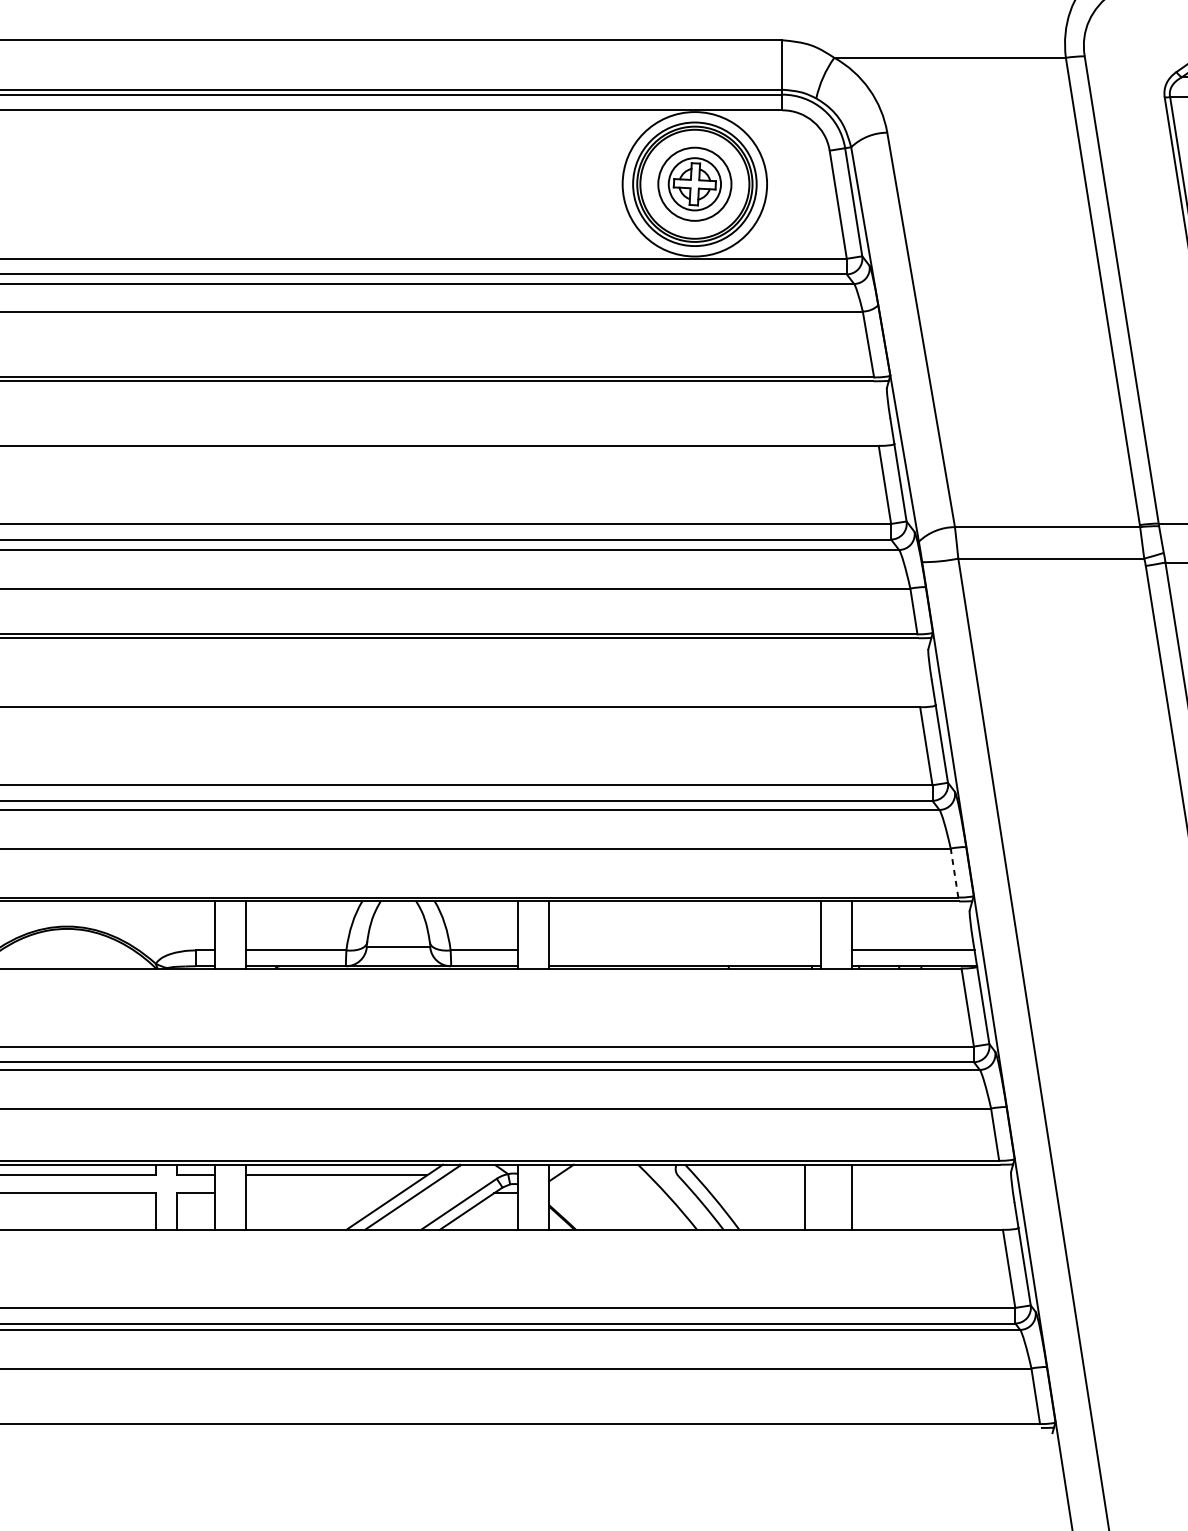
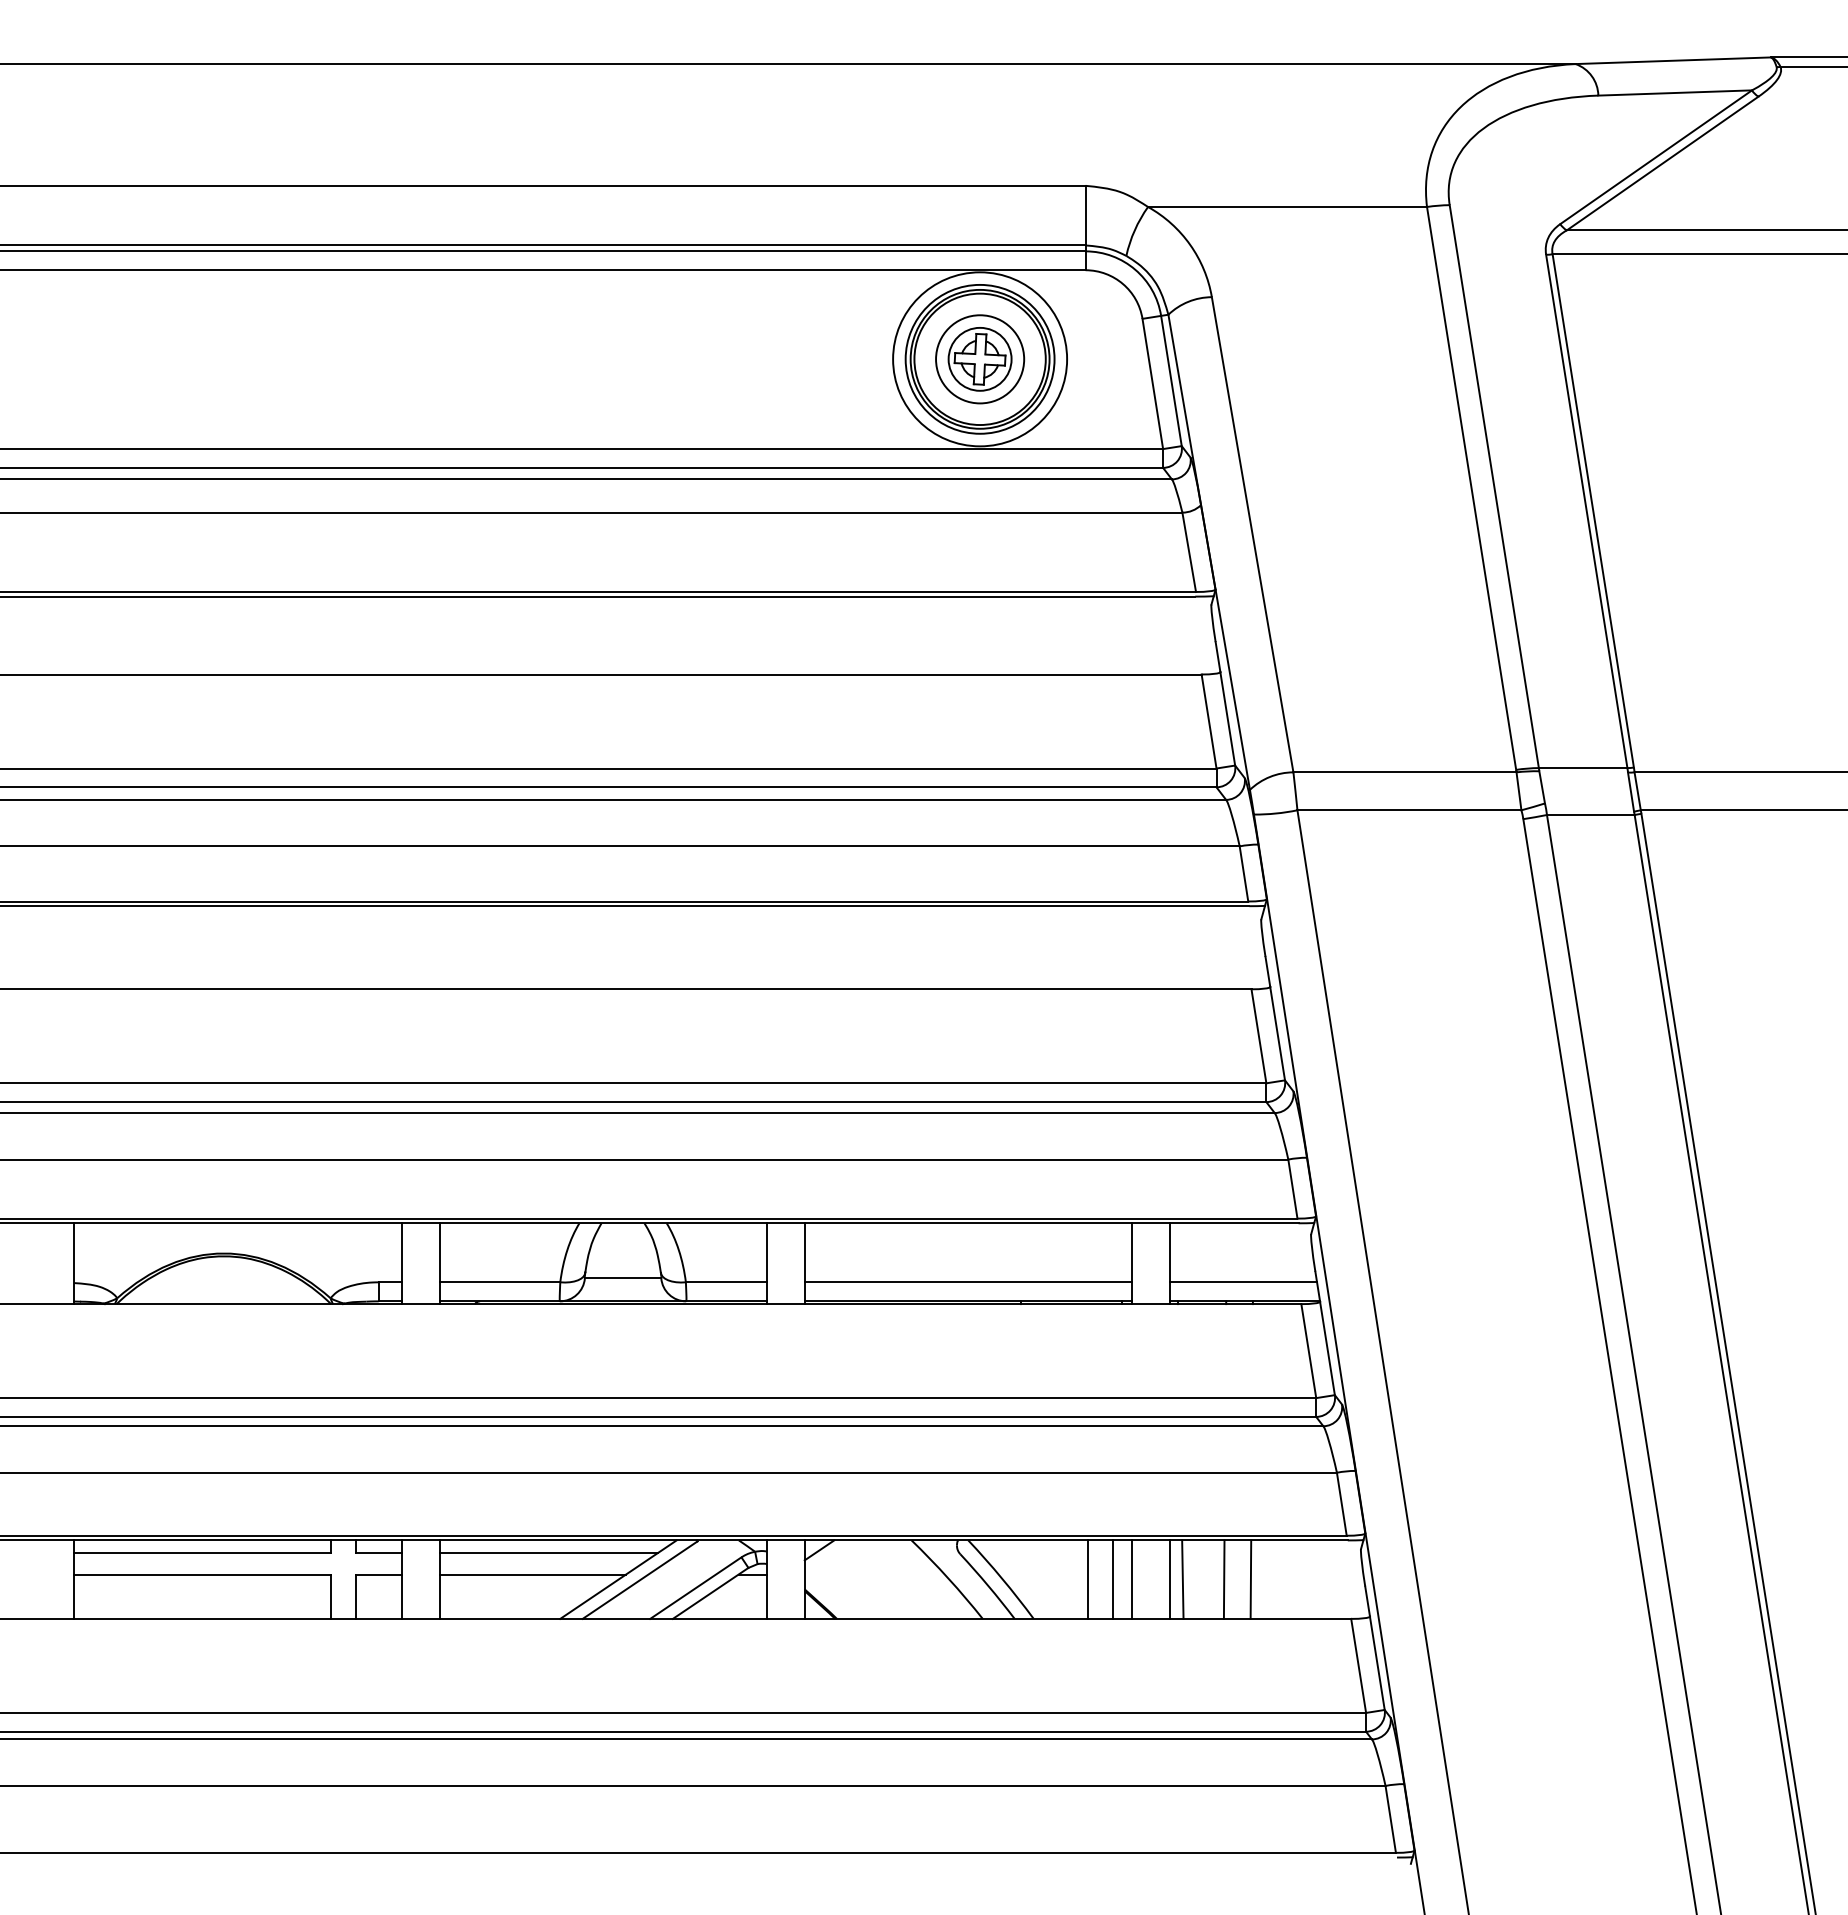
line: (954, 873) -> (1292, 1189), dashed -> solid
line: (685, 950) -> (968, 1282), added
line: (323, 1193) -> (532, 1574), added
line: (784, 1197) -> (1087, 1579), added
line: (821, 1197) -> (1132, 1579), added
line: (862, 1197) -> (1182, 1579), added
line: (896, 1197) -> (1223, 1579), added
line: (919, 1197) -> (1250, 1579), added

